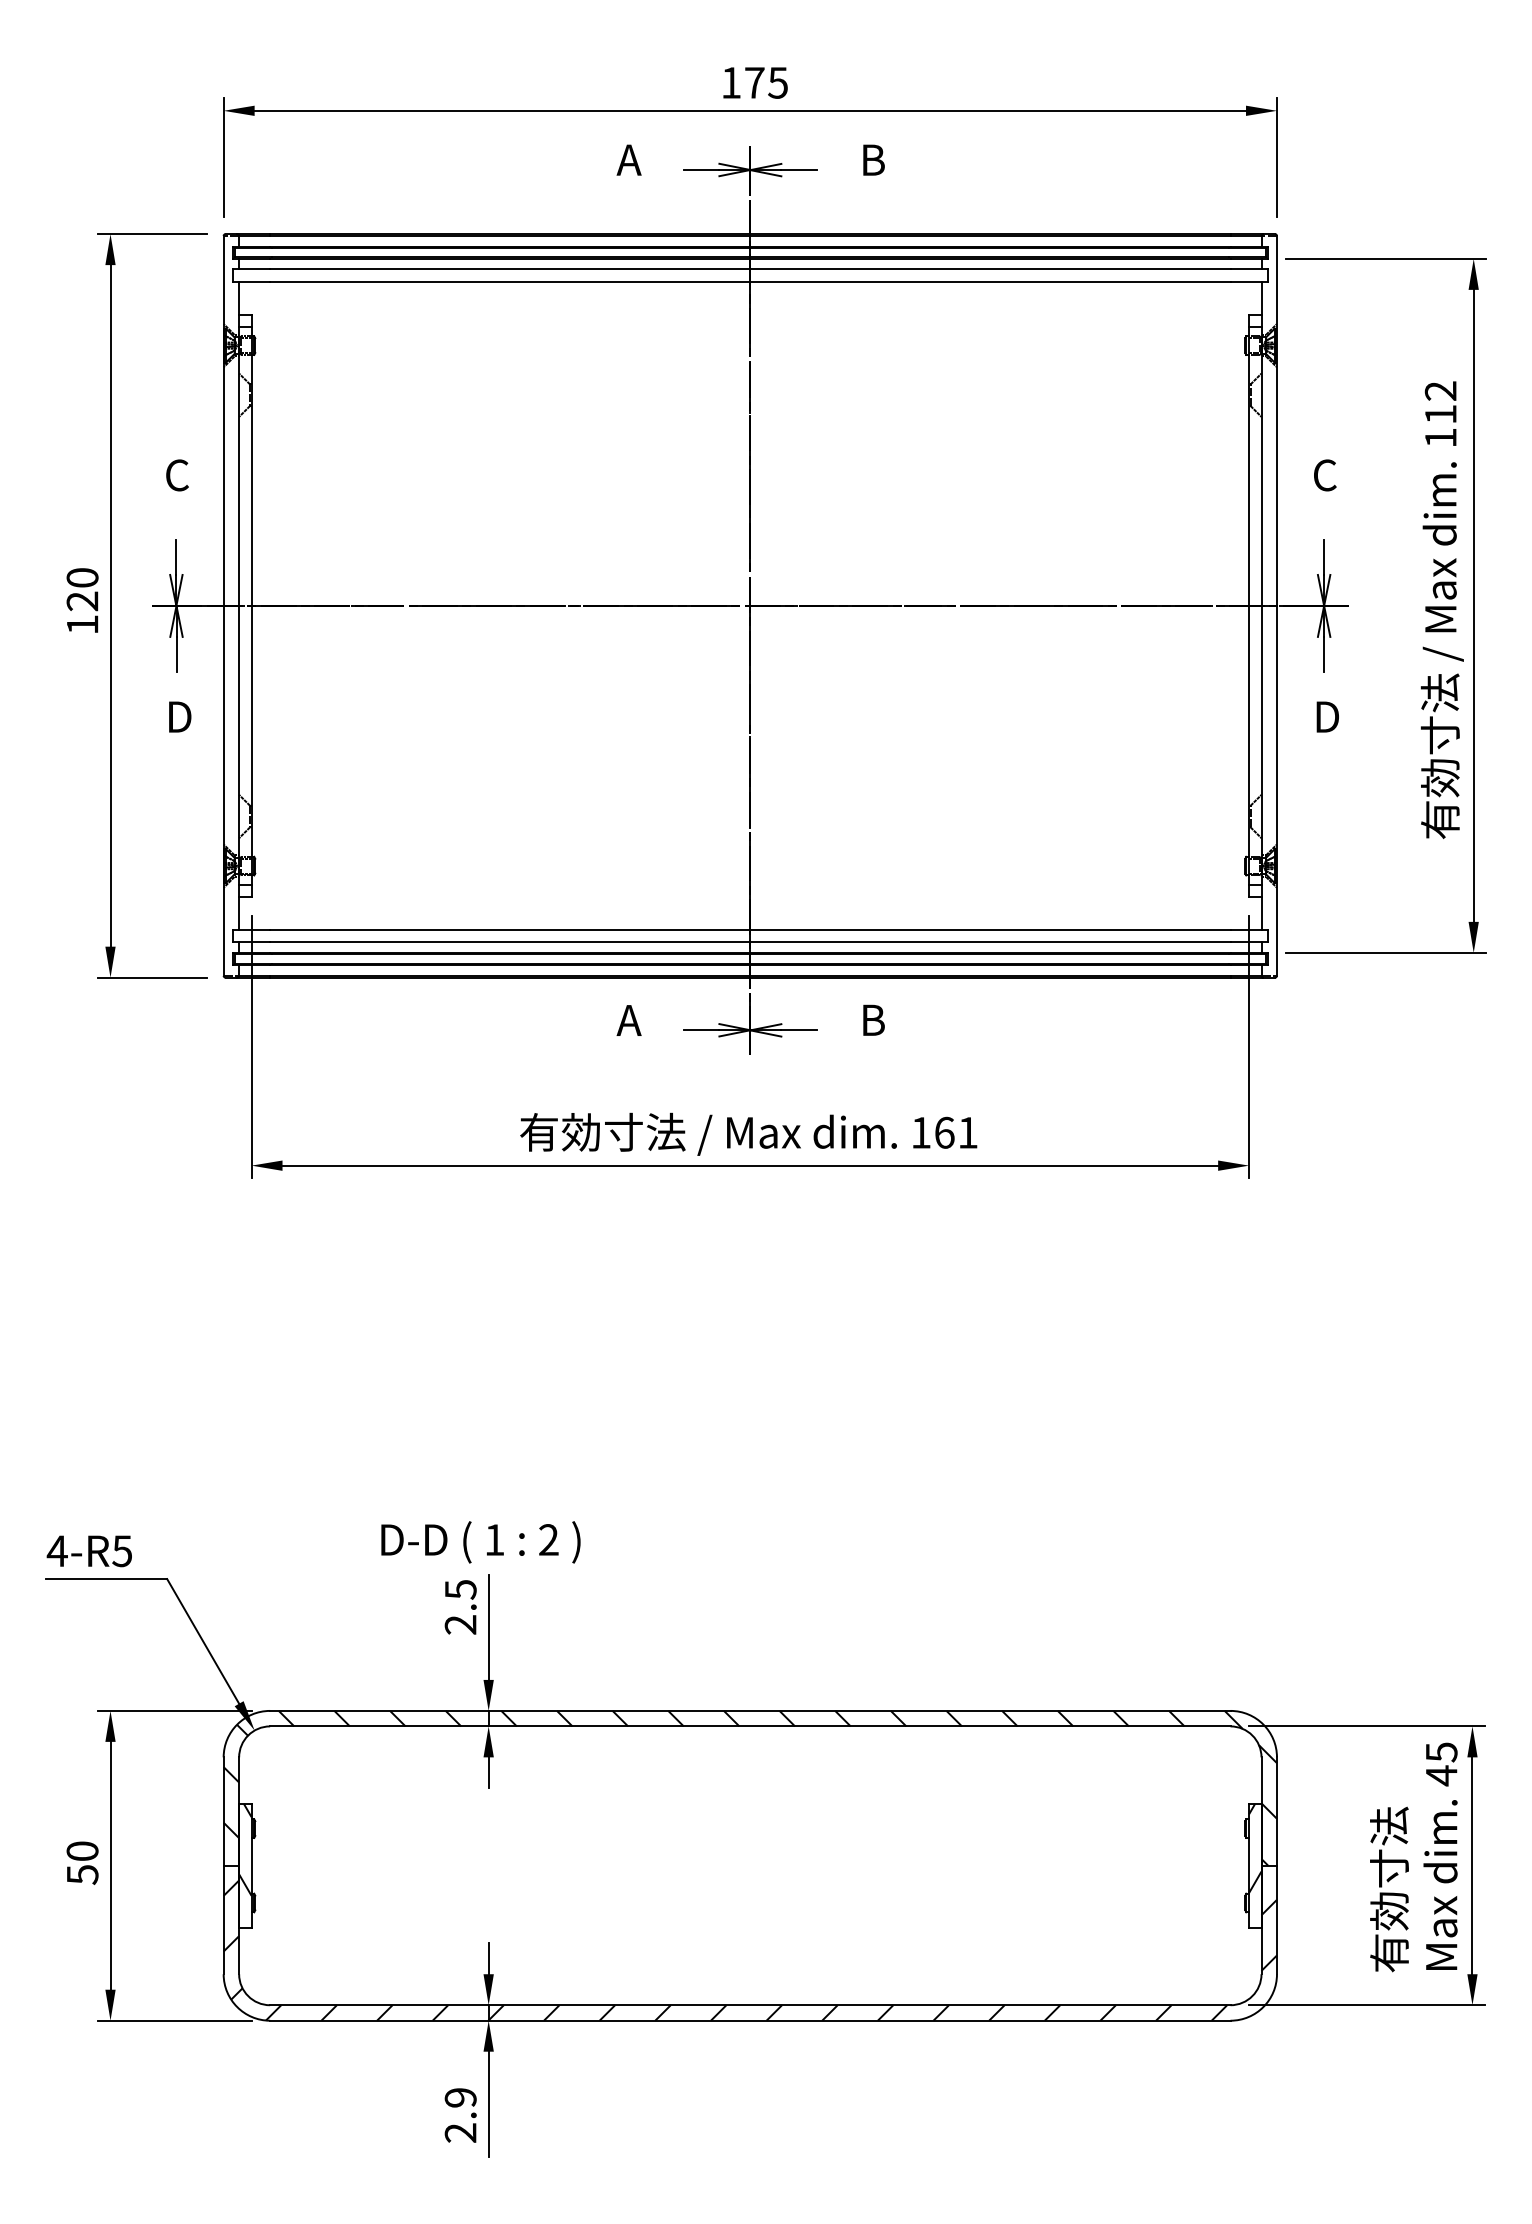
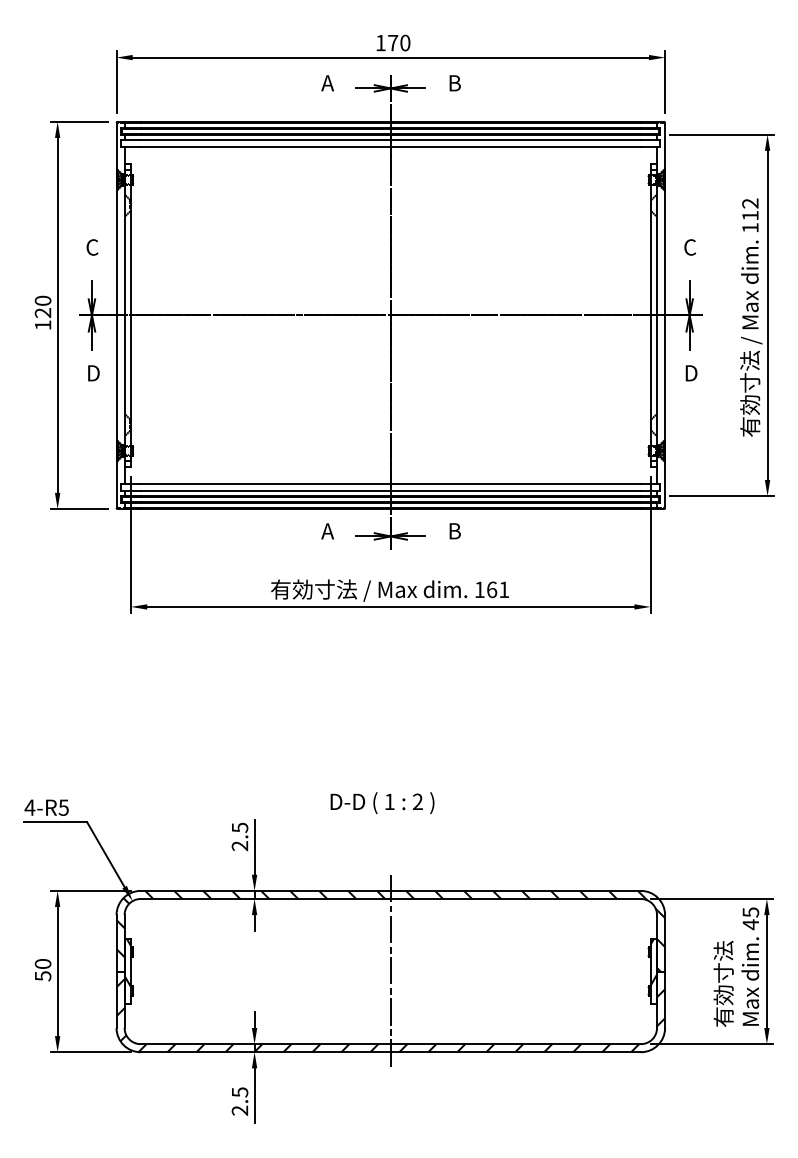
text: (778, 81) -> (405, 42), 175 -> 170
text: (480, 1541) -> (382, 802), moved
line: (749, 1865) -> (390, 971), added
text: (459, 2098) -> (239, 1092), 2.9 -> 2.5

